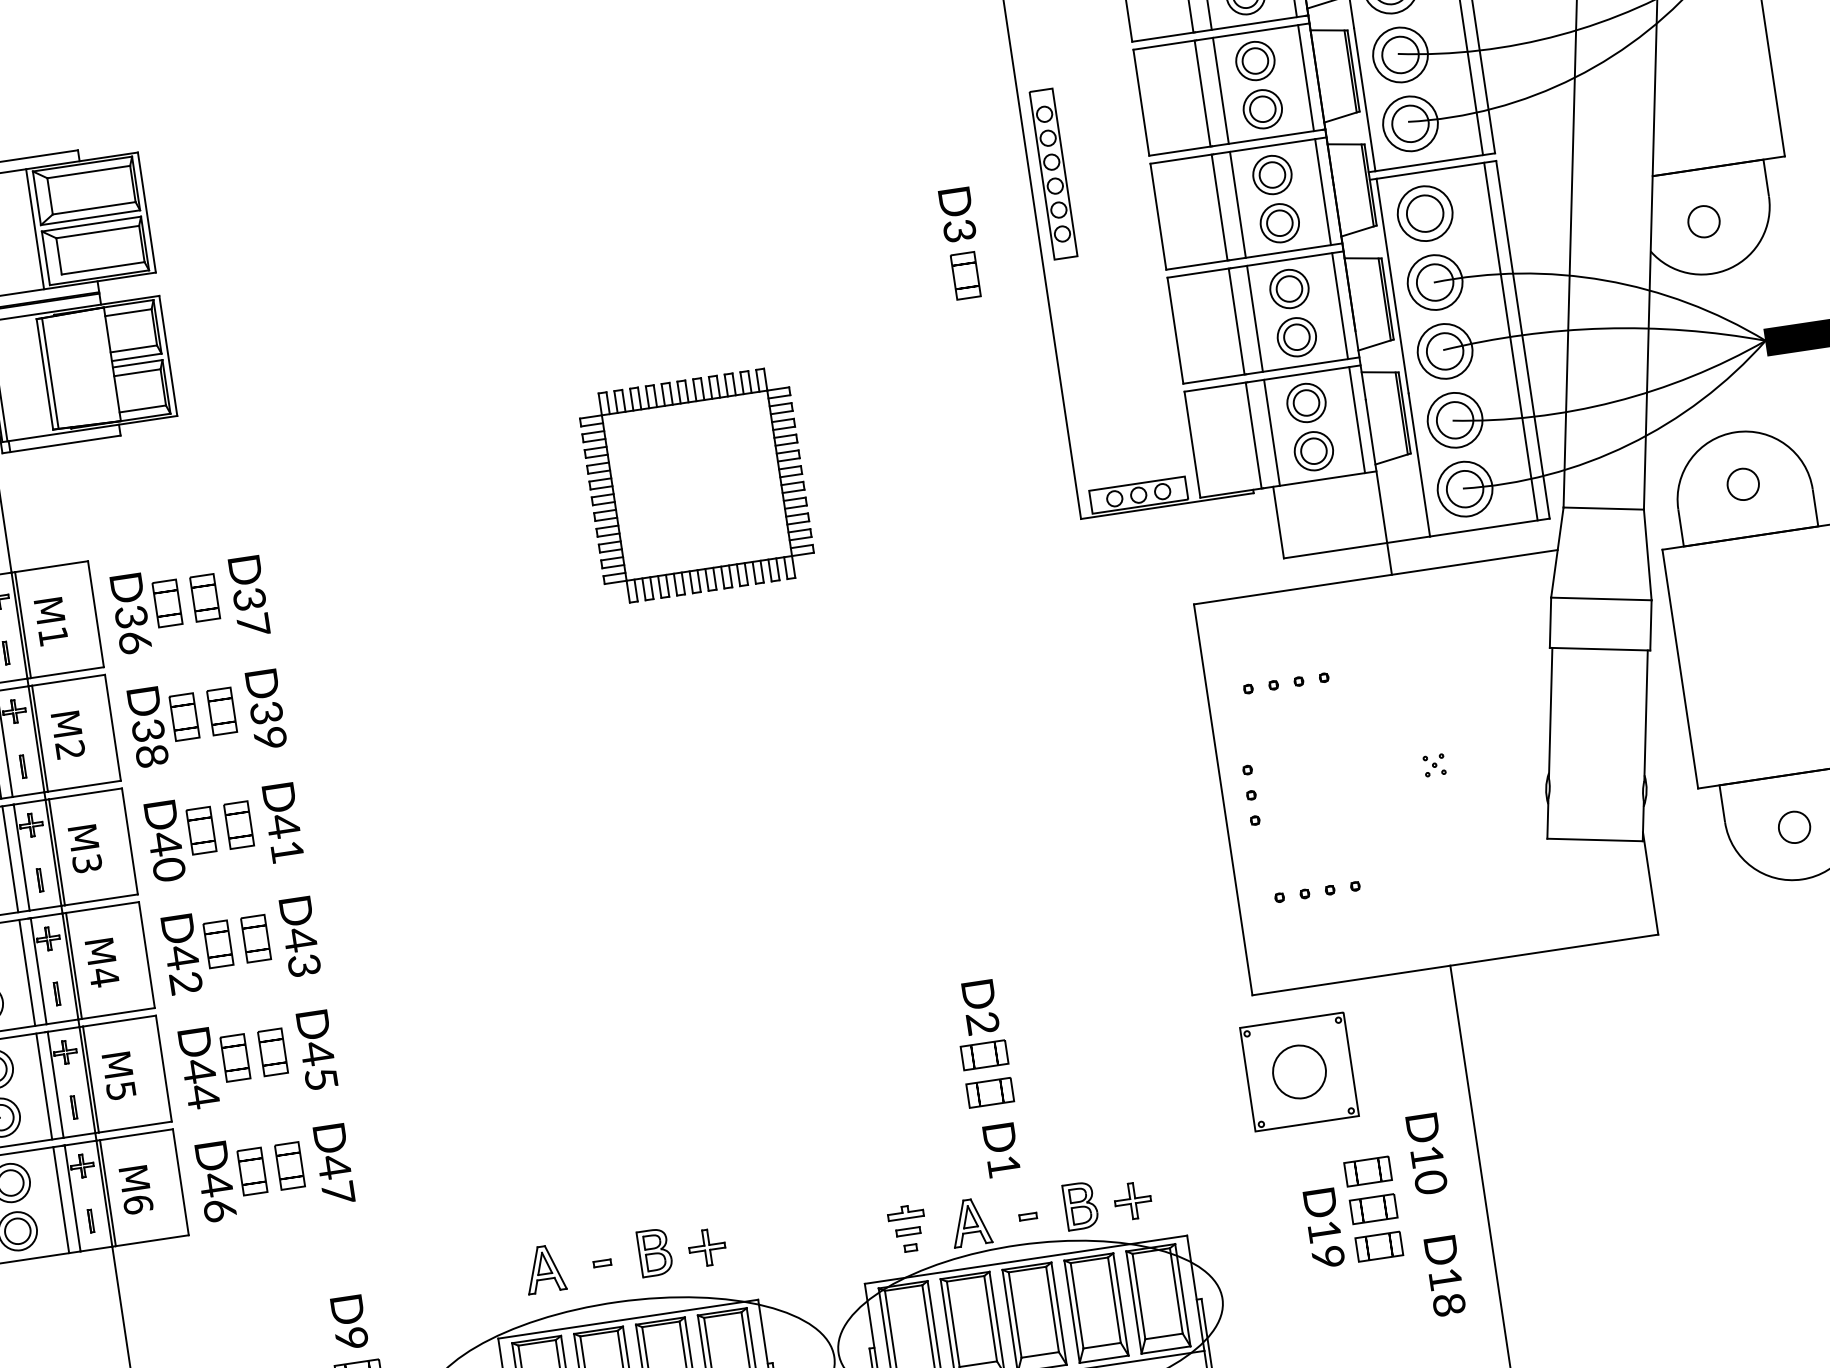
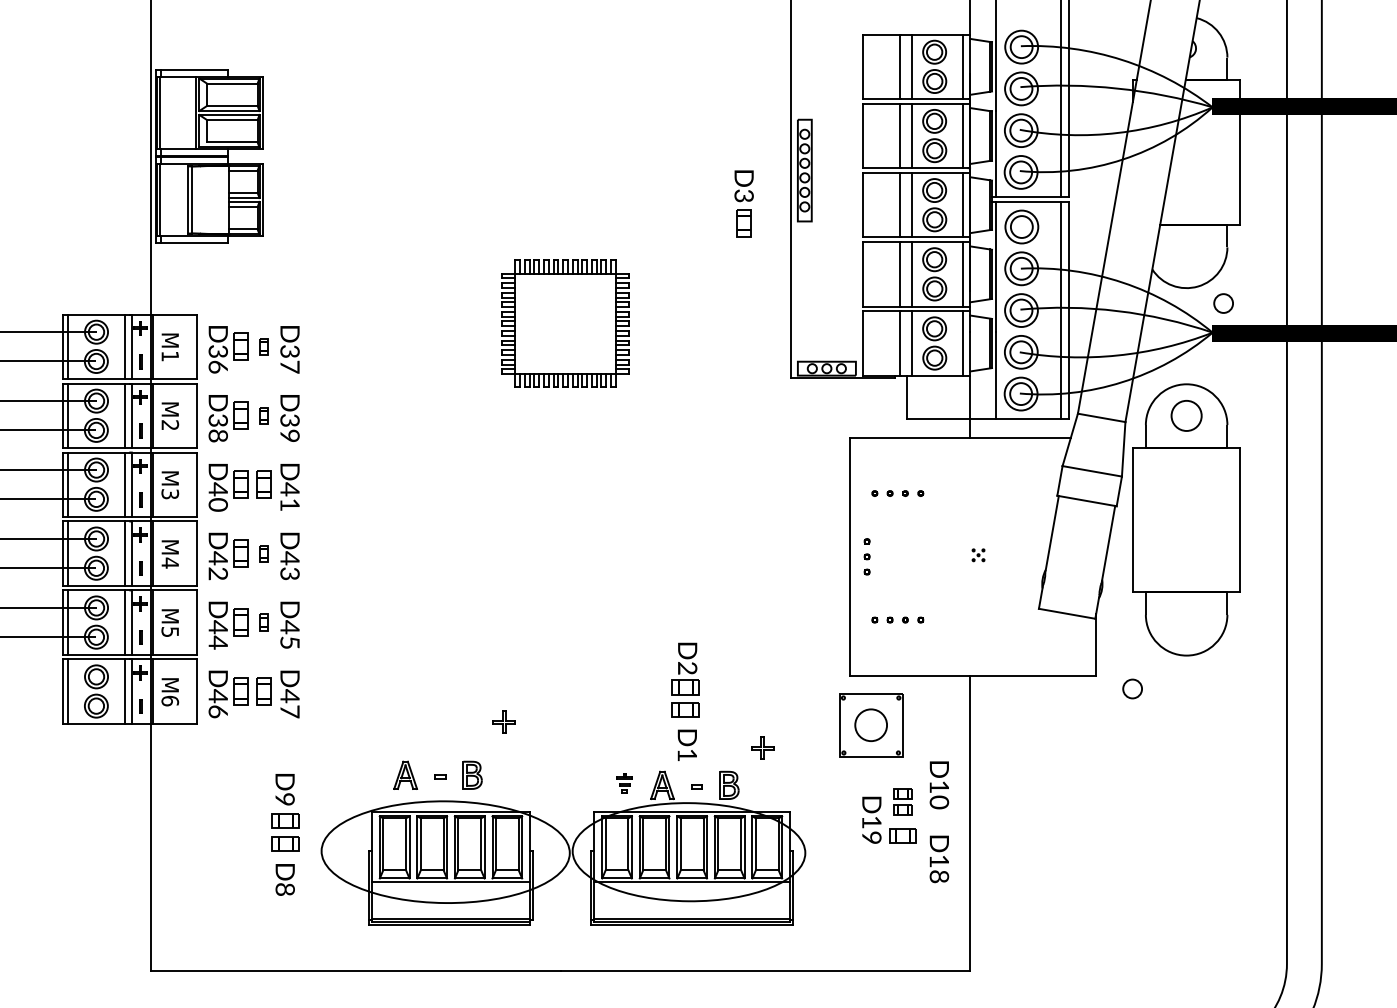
circle: (1703, 221) -> (1223, 303), moved
circle: (1742, 483) -> (1186, 415), size x1.6
part: (204, 597) -> (263, 346), size x0.6
part: (221, 711) -> (263, 415), size x0.6
circle: (1794, 826) -> (1132, 688), moved
part: (255, 938) -> (263, 553), size x0.6
part: (272, 1052) -> (263, 622), size x0.6
part: (1369, 1189) -> (902, 801), size x0.7
part: (1132, 1200) -> (762, 747), moved
part: (907, 1228) -> (624, 783), size x0.7
part: (706, 1246) -> (503, 721), moved

